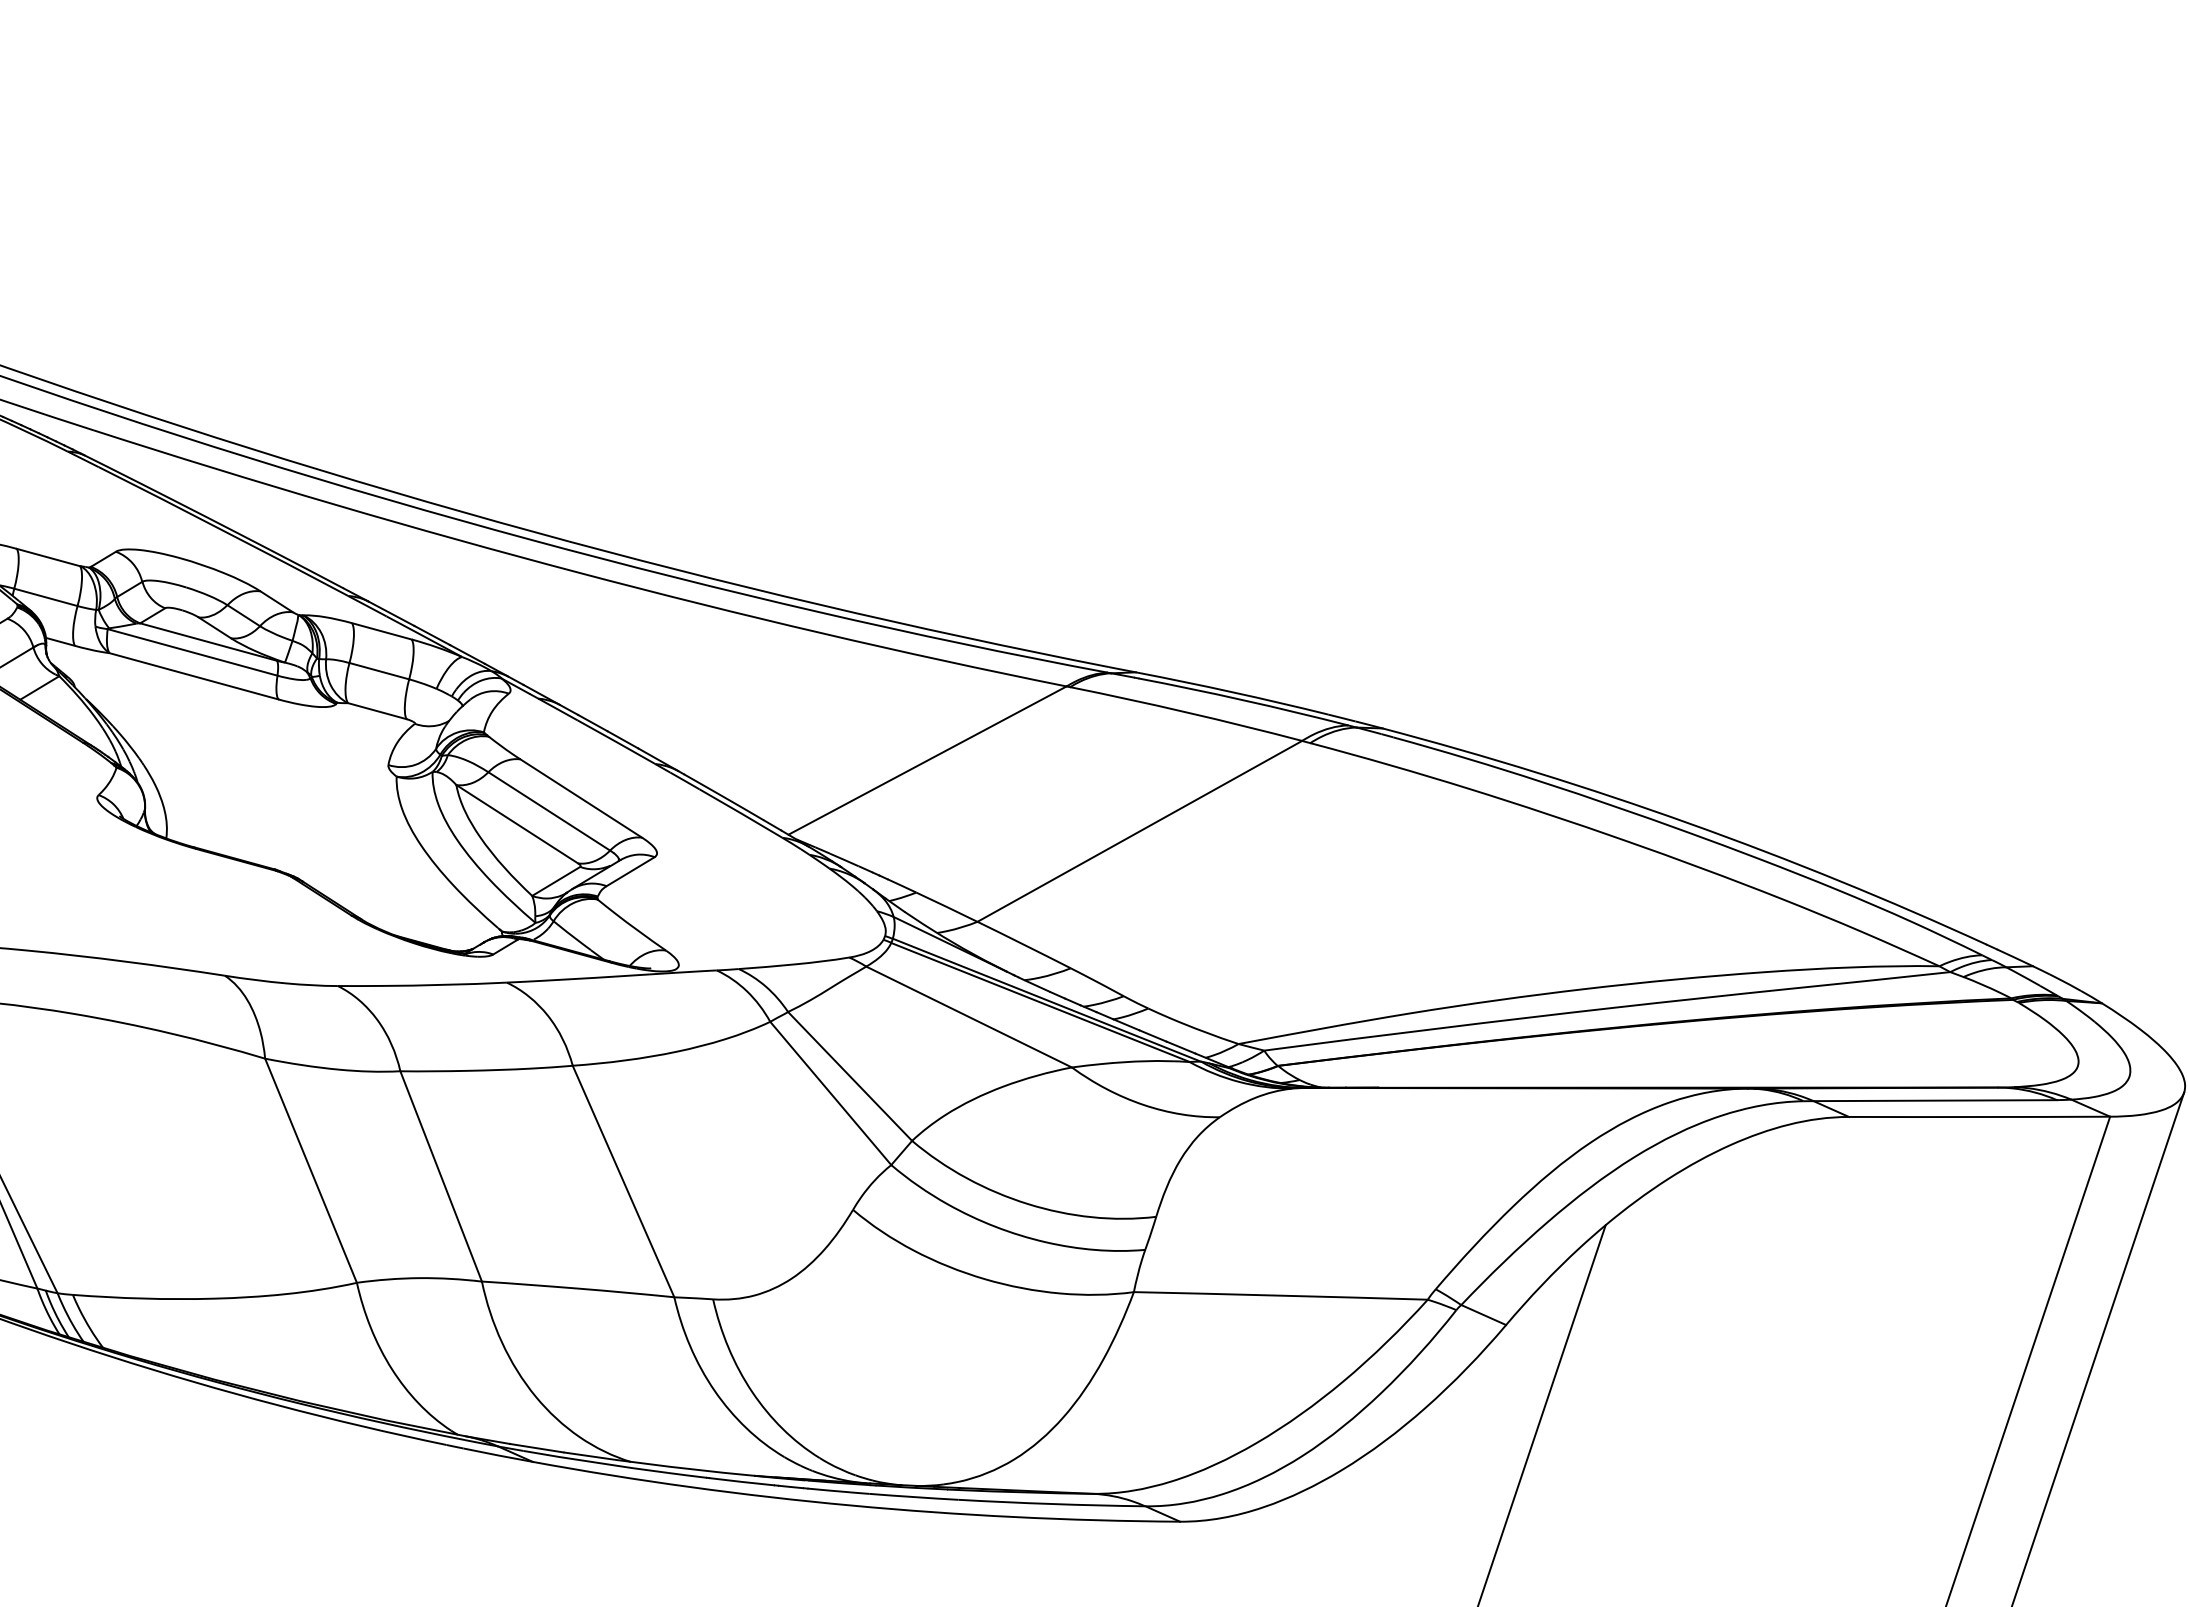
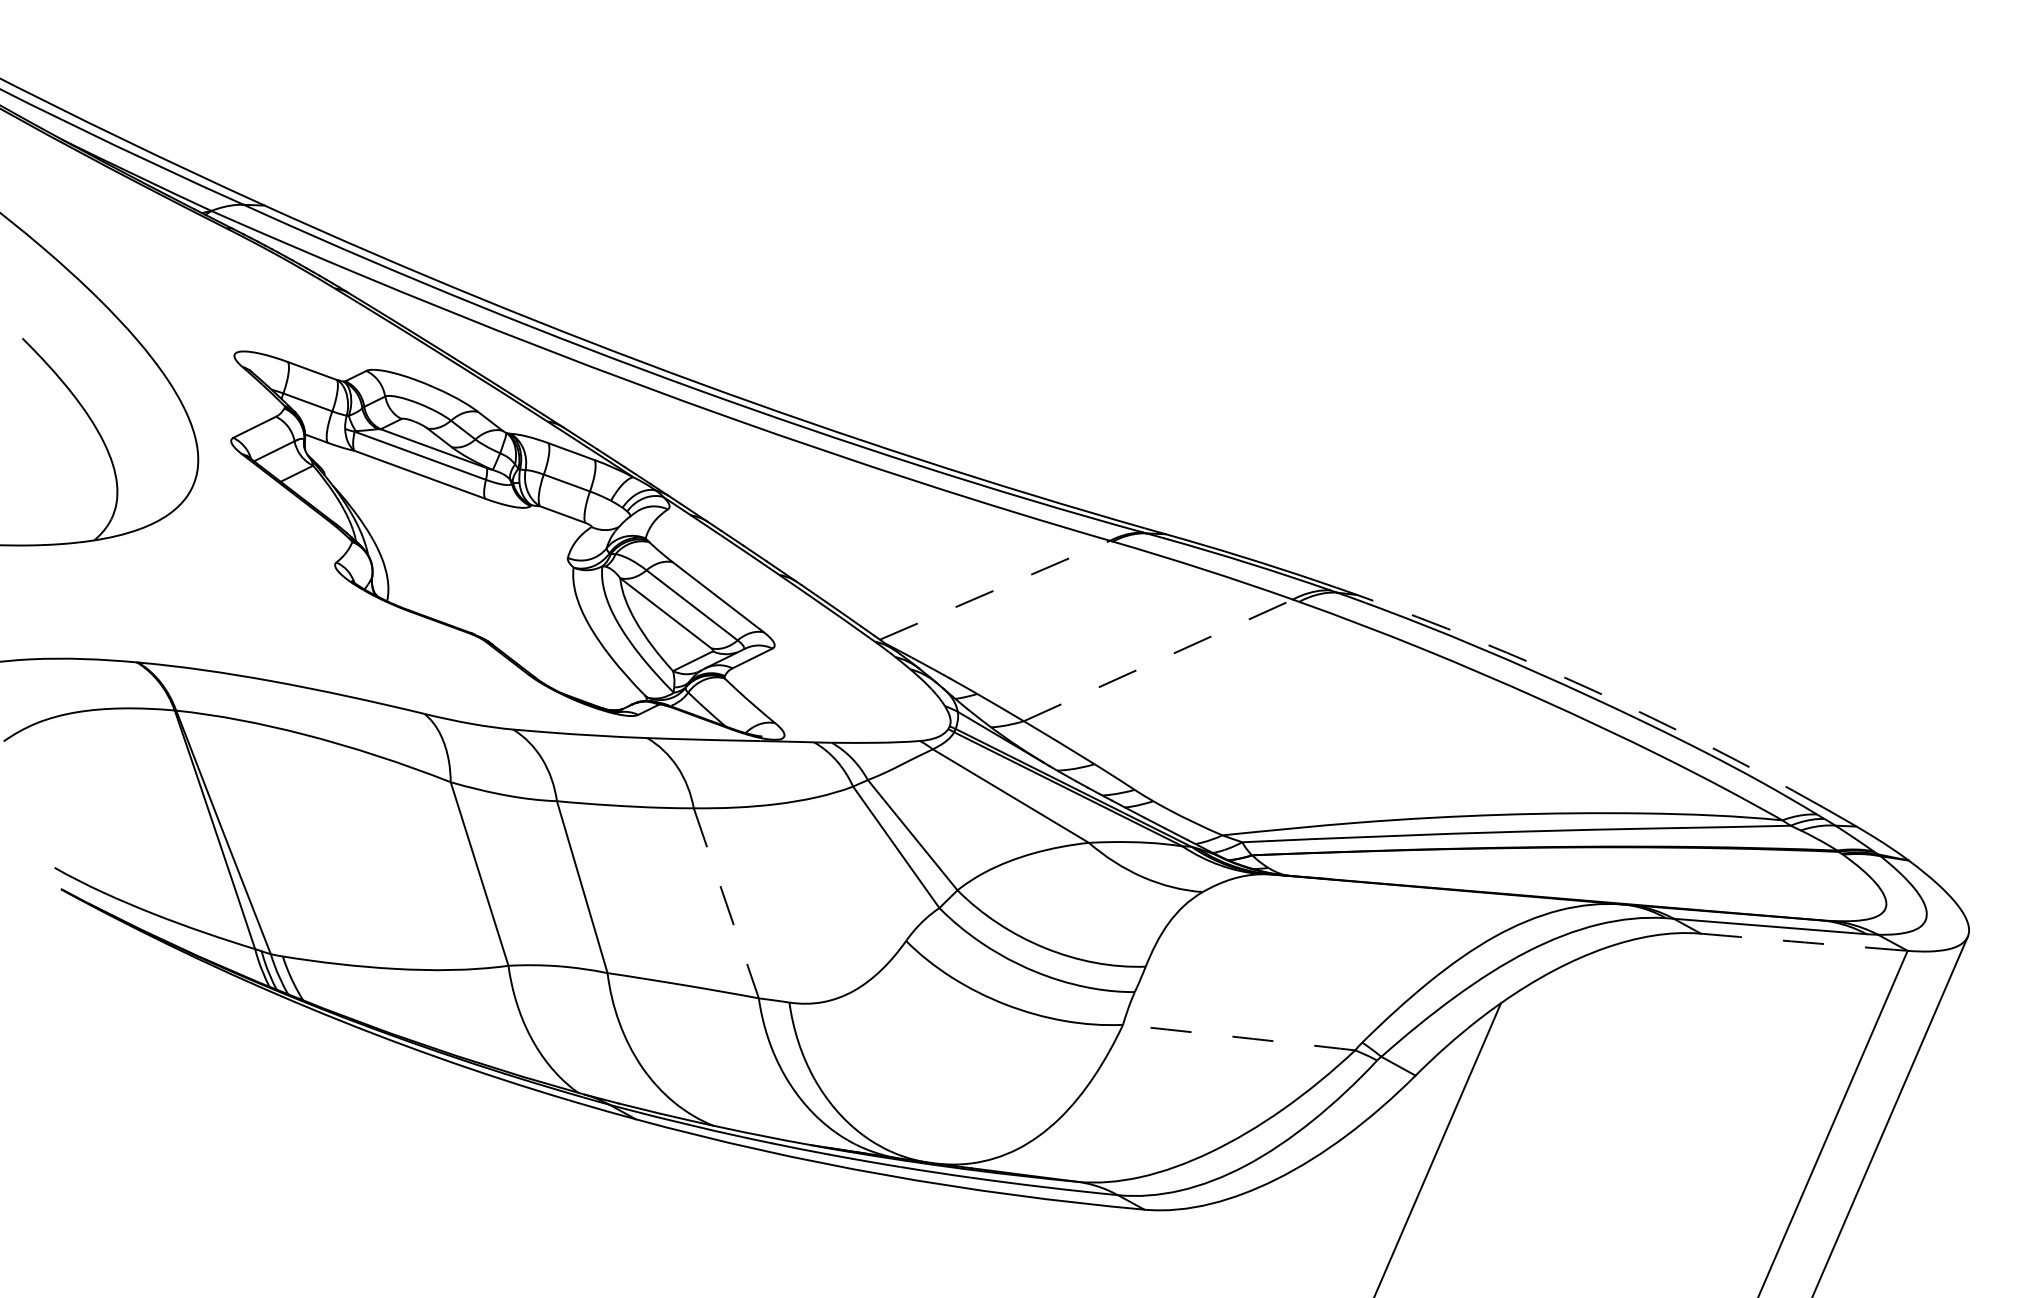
line: (928, 760) -> (995, 590), solid -> dashed
arc: (1689, 823) -> (1594, 690), solid -> dashed
line: (1139, 831) -> (1158, 660), solid -> dashed
arc: (1979, 1117) -> (1804, 942), solid -> dashed
line: (623, 1181) -> (726, 903), solid -> dashed
arc: (1281, 1295) -> (1239, 1037), solid -> dashed

